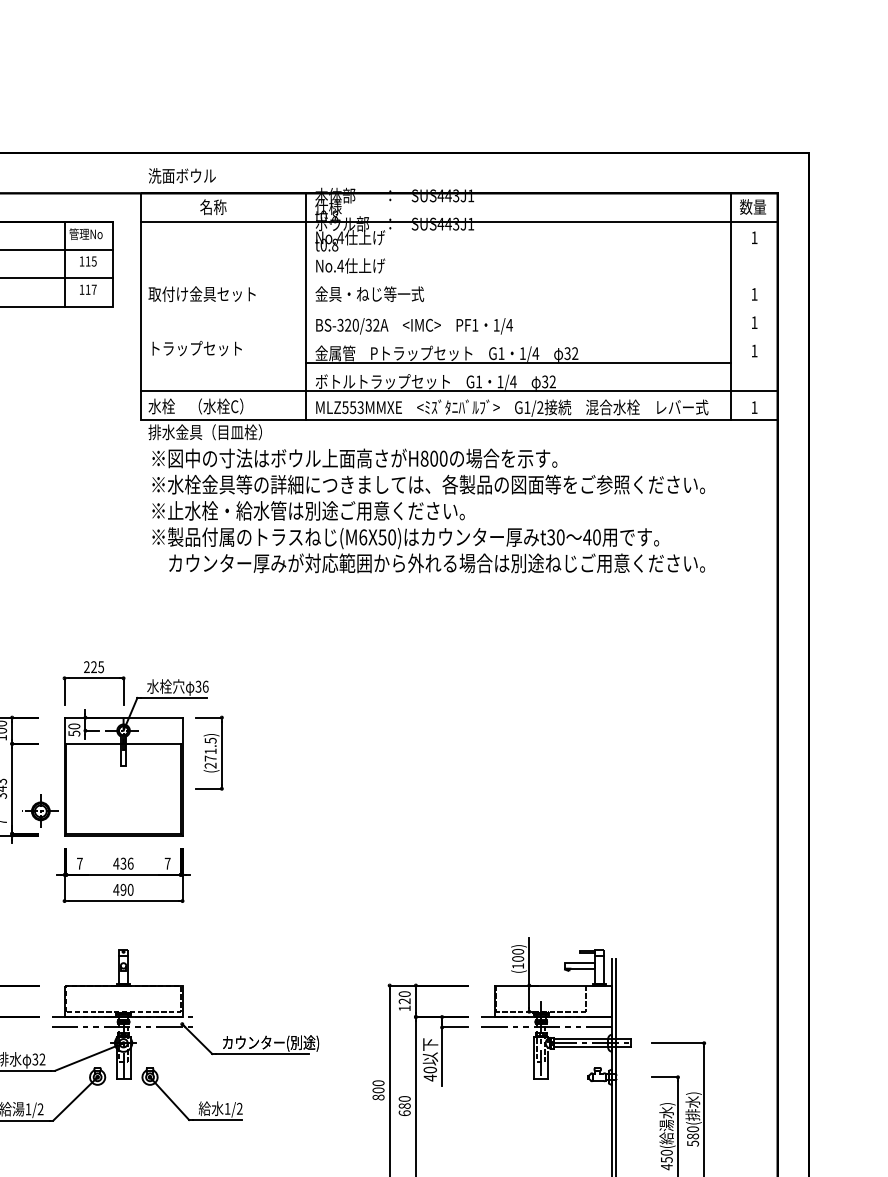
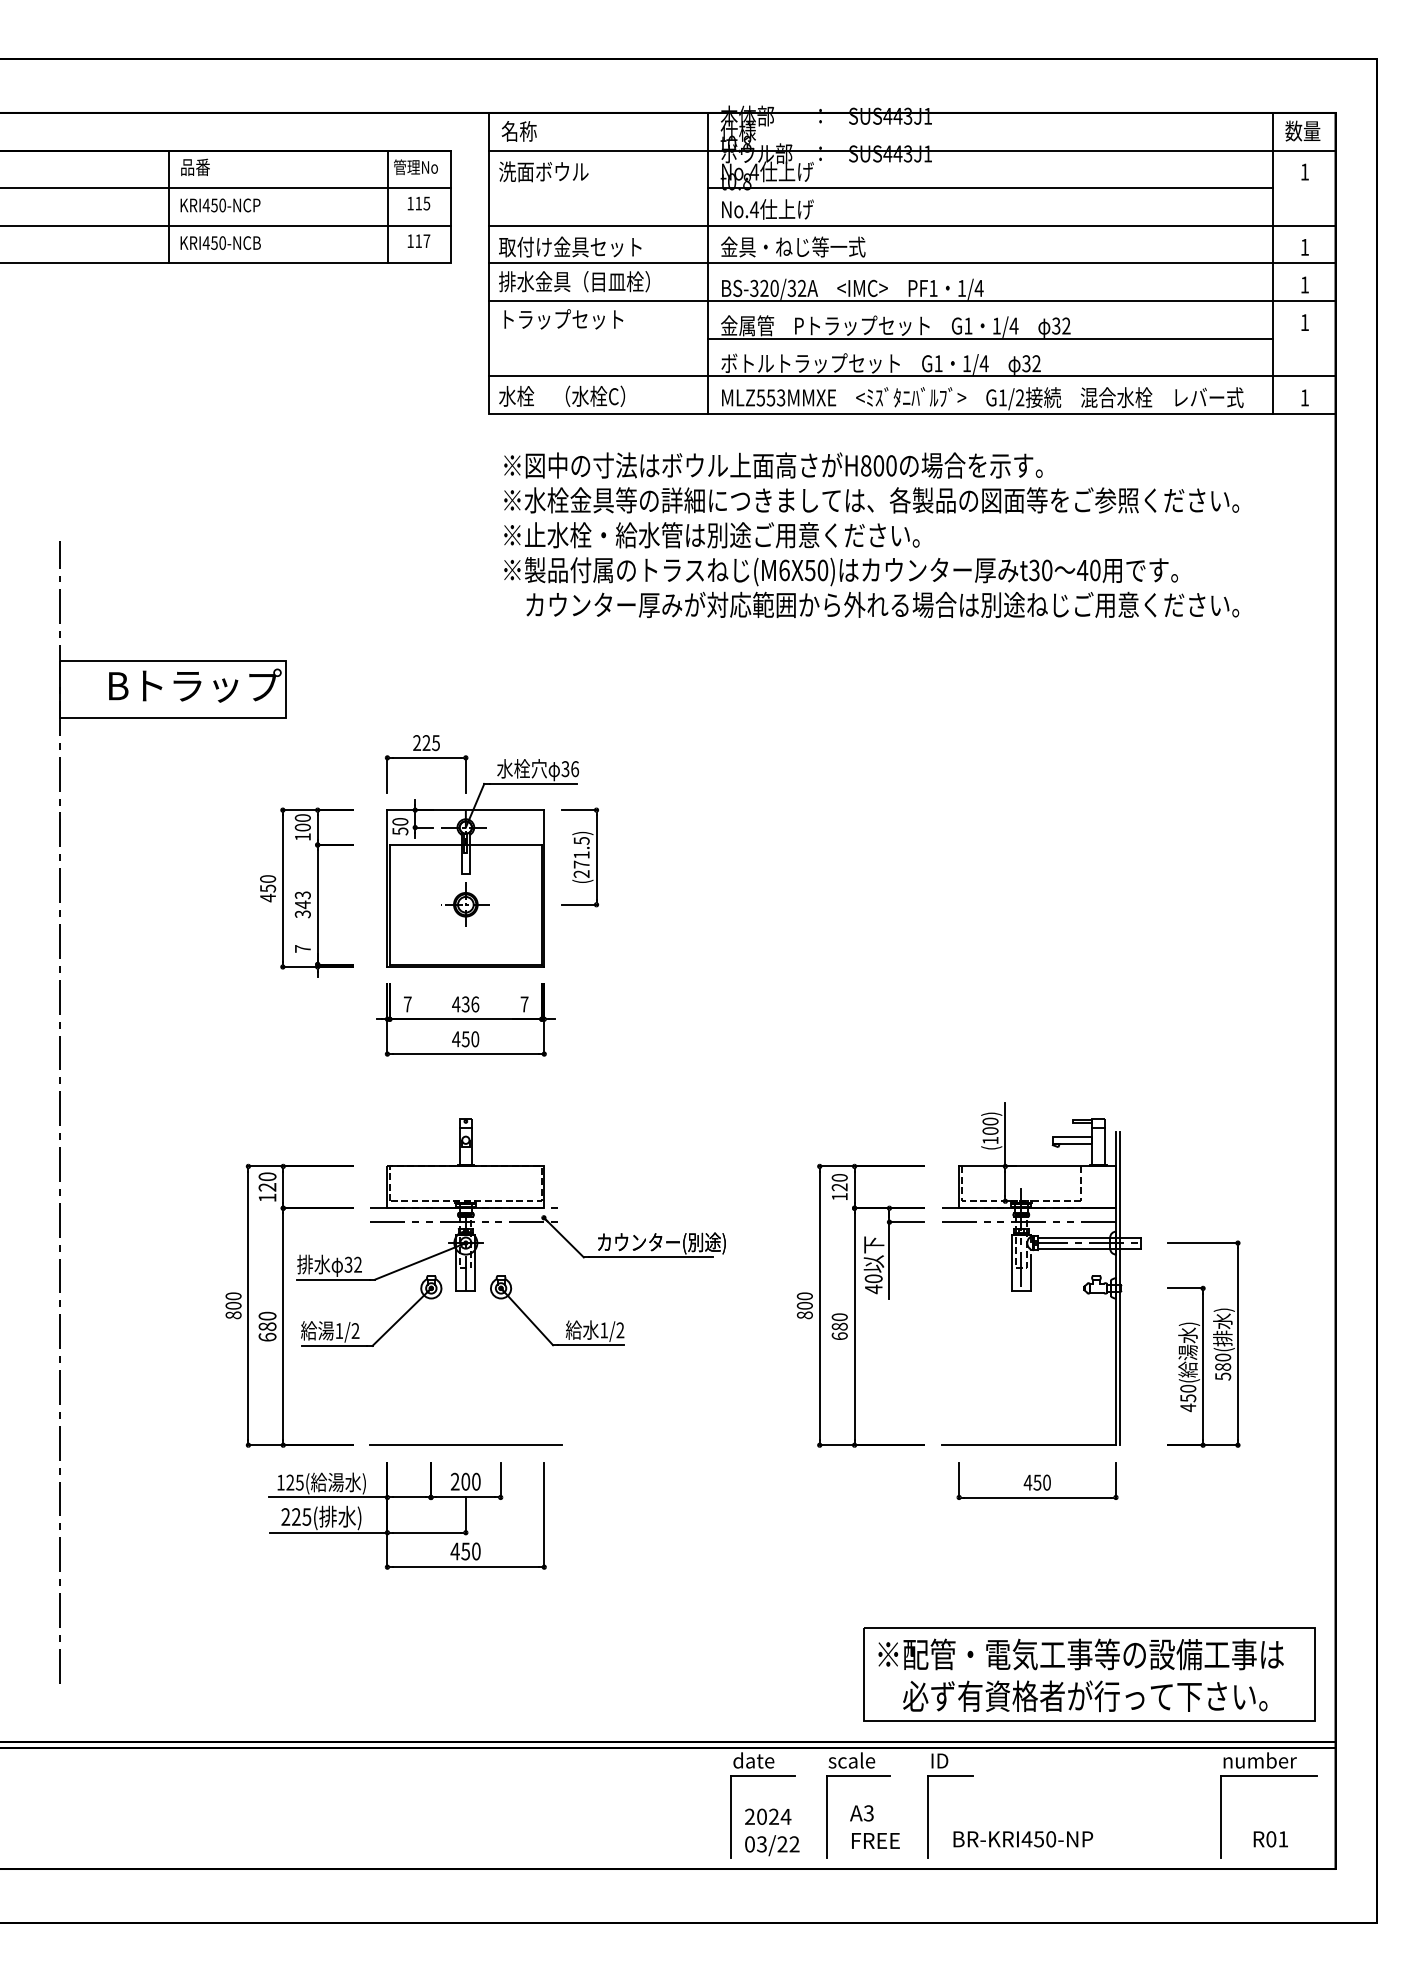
text: (181, 175) -> (543, 171), moved
text: (212, 207) -> (518, 131), moved
line: (518, 250) -> (990, 188), added
line: (458, 277) -> (911, 225), added
line: (458, 306) -> (911, 263), added
line: (458, 335) -> (911, 301), added
text: (205, 432) -> (574, 281), moved
part: (40, 811) -> (465, 904), moved
text: (123, 890) -> (465, 1039), 490 -> 450

